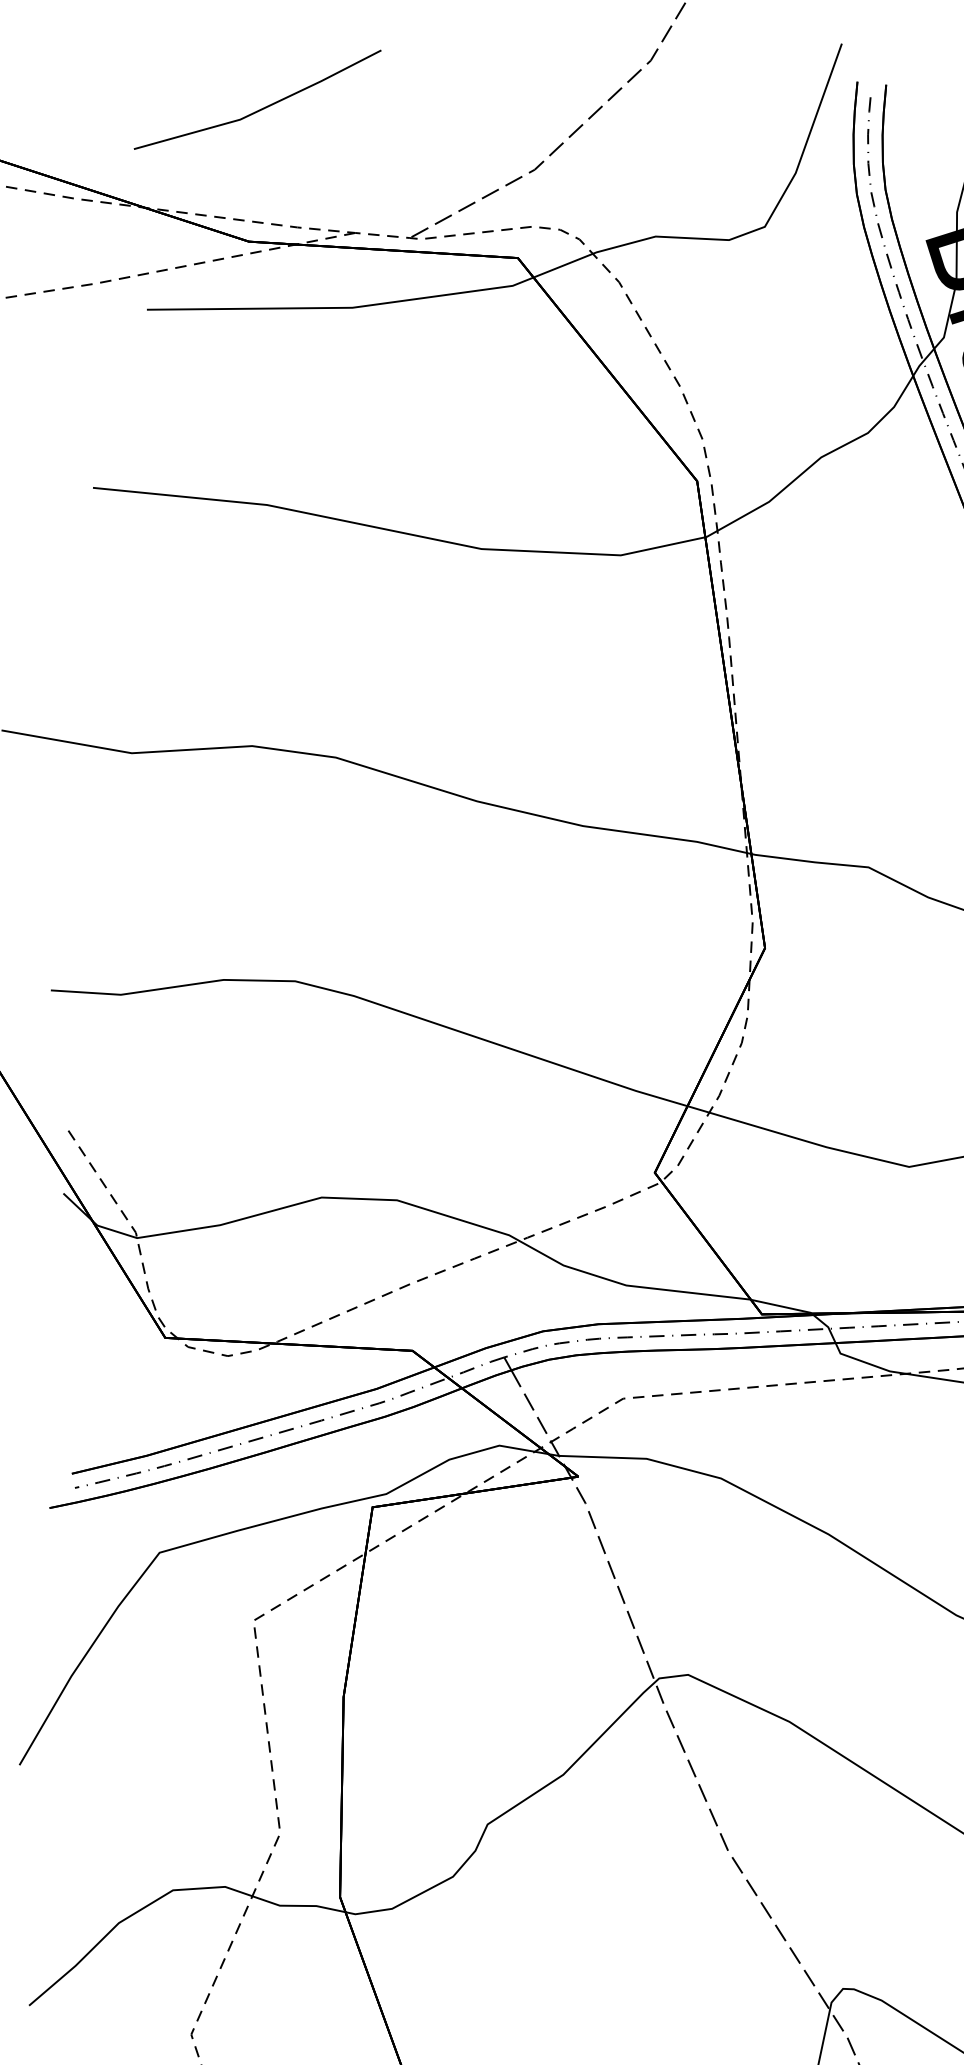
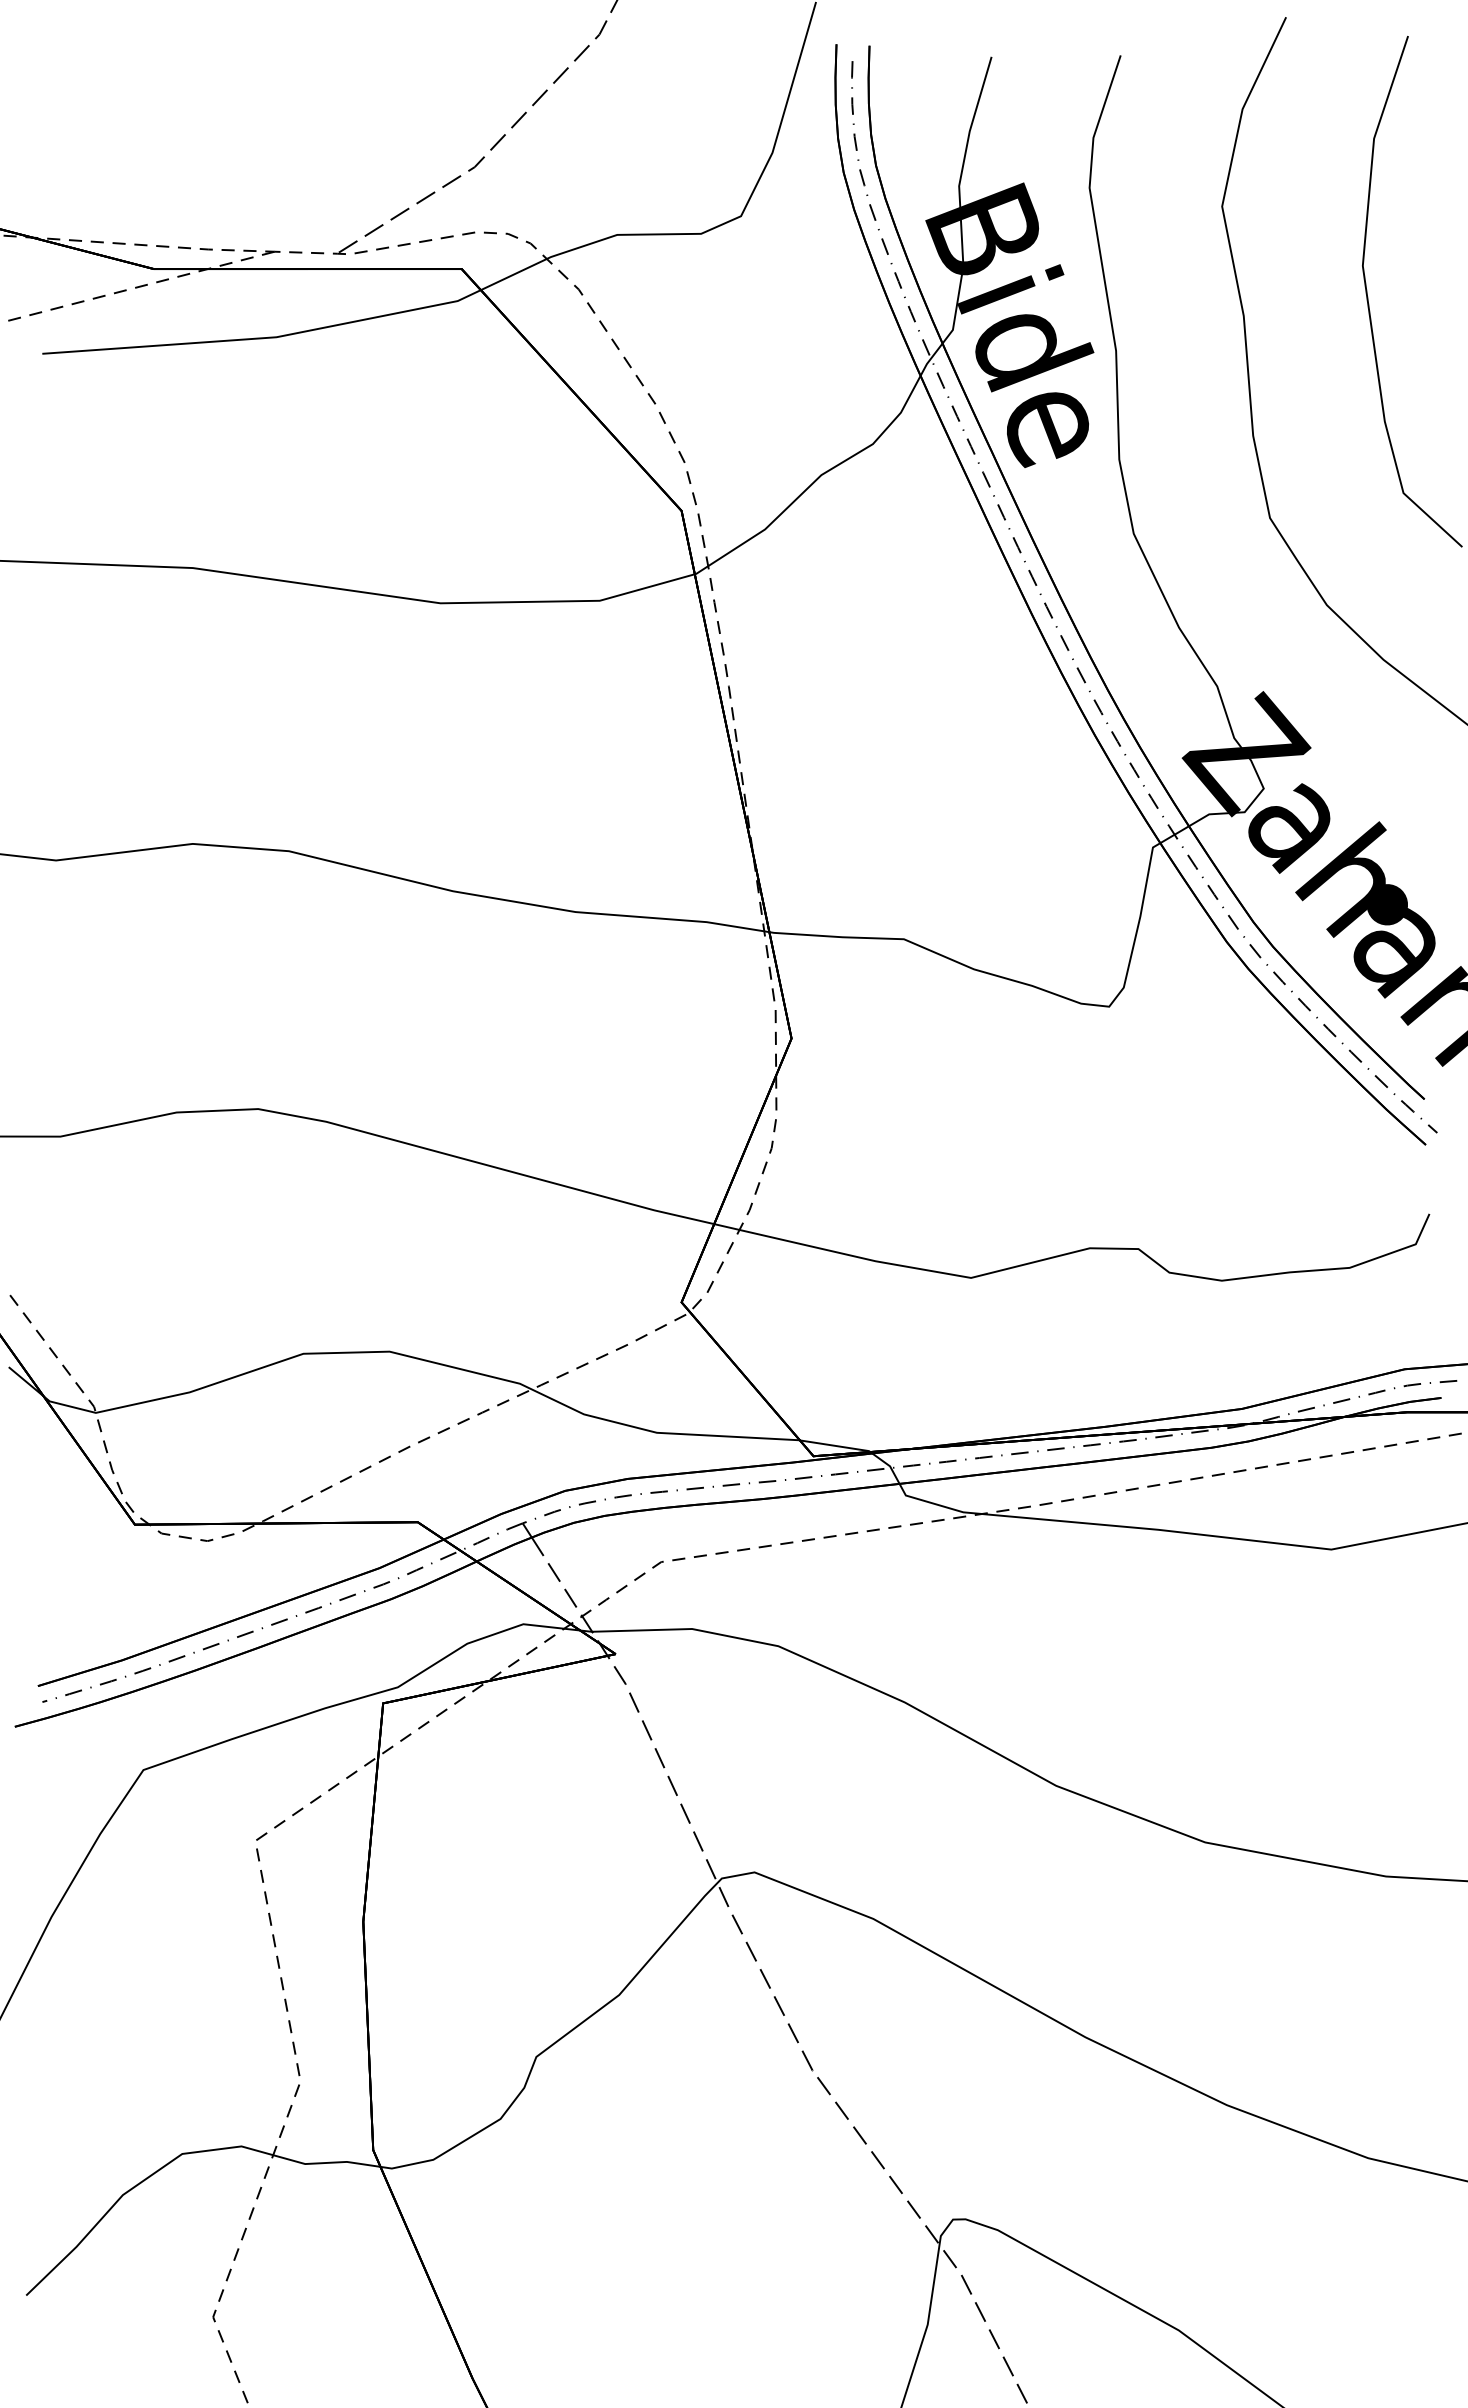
line: (261, 108) -> (158, 116), removed

